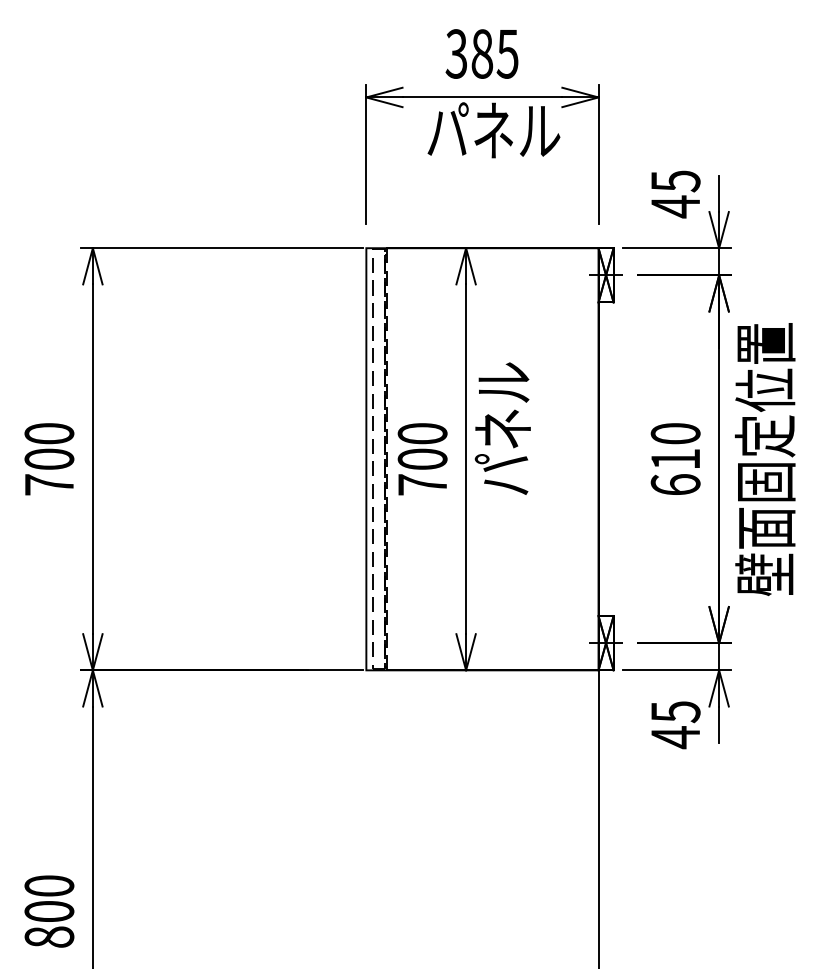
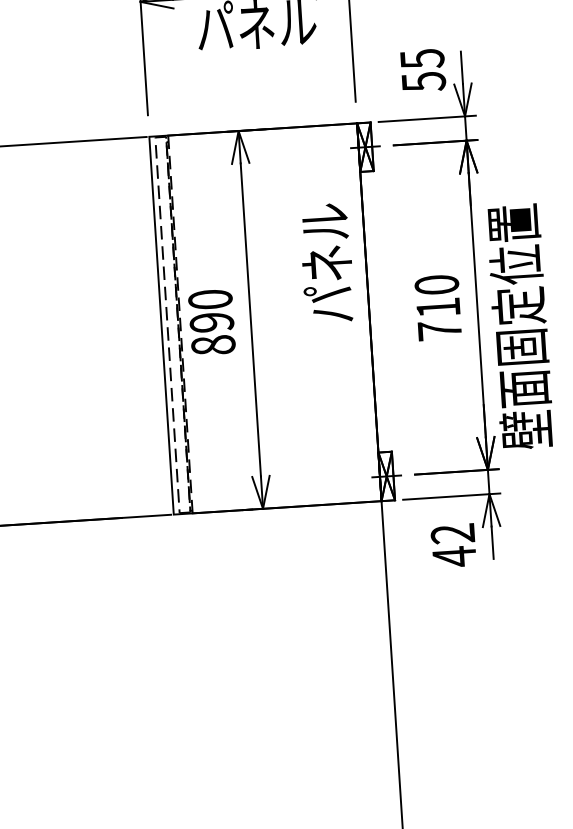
text: (675, 206) -> (423, 81), 45 -> 55
text: (502, 428) -> (326, 263), moved
text: (765, 459) -> (520, 326), moved
text: (422, 471) -> (212, 333), 700 -> 890
text: (675, 484) -> (439, 330), 610 -> 710
text: (675, 712) -> (452, 534), 45 -> 42

